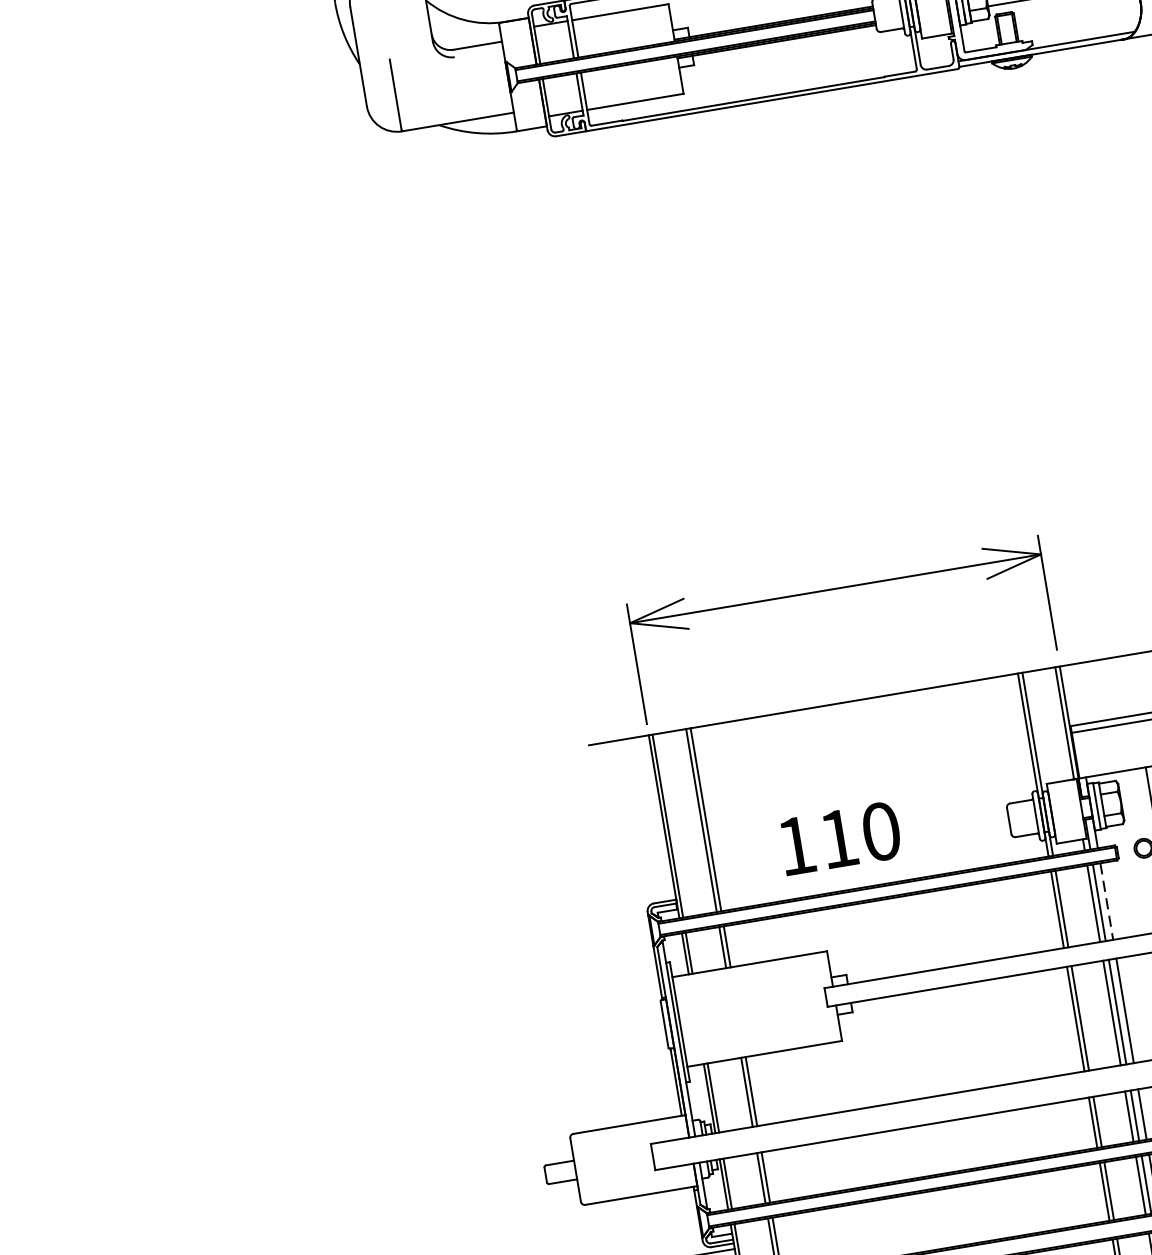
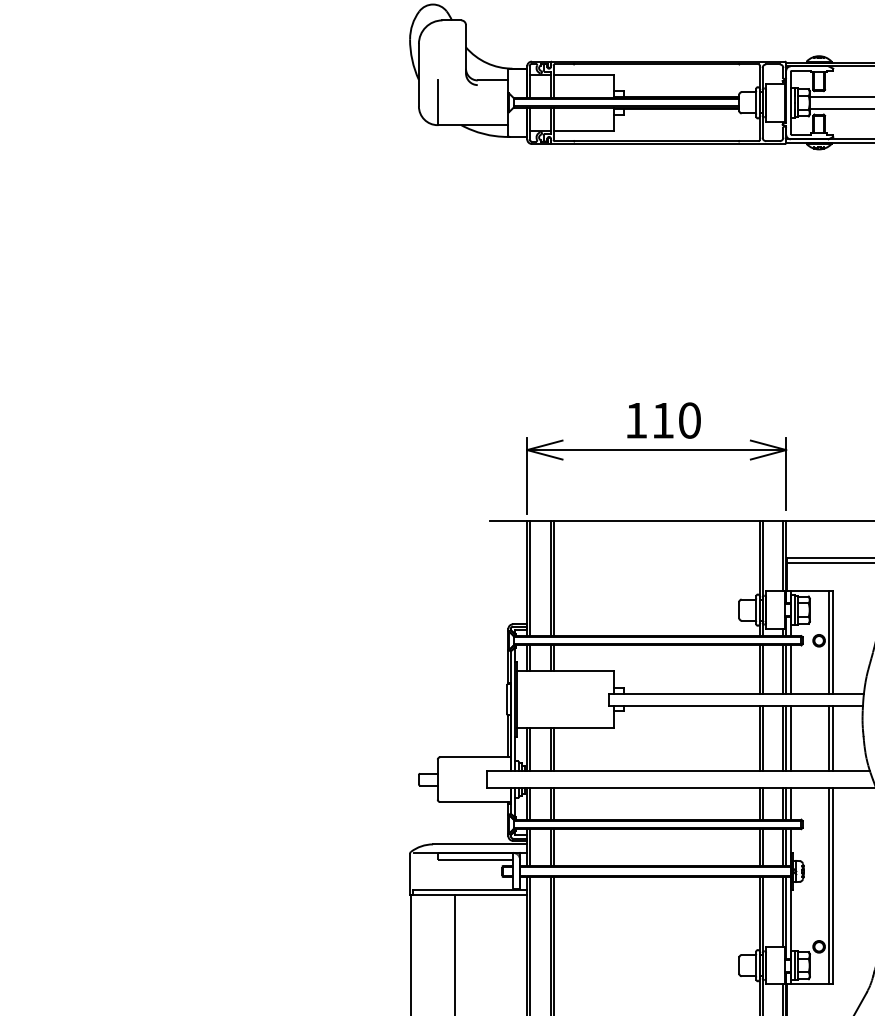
text: (839, 838) -> (663, 420), moved
line: (1106, 903) -> (790, 670), dashed -> solid

